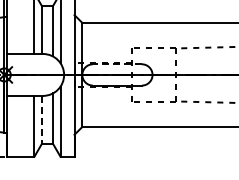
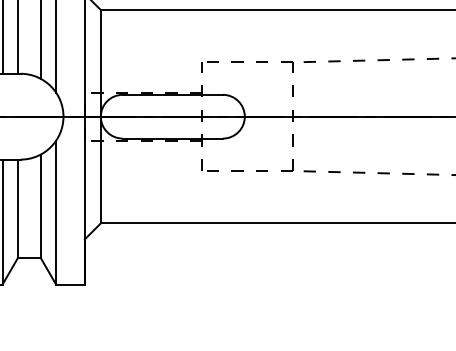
line: (116, 64) -> (170, 95), dashed -> solid
line: (41, 119) -> (17, 208), dashed -> solid

